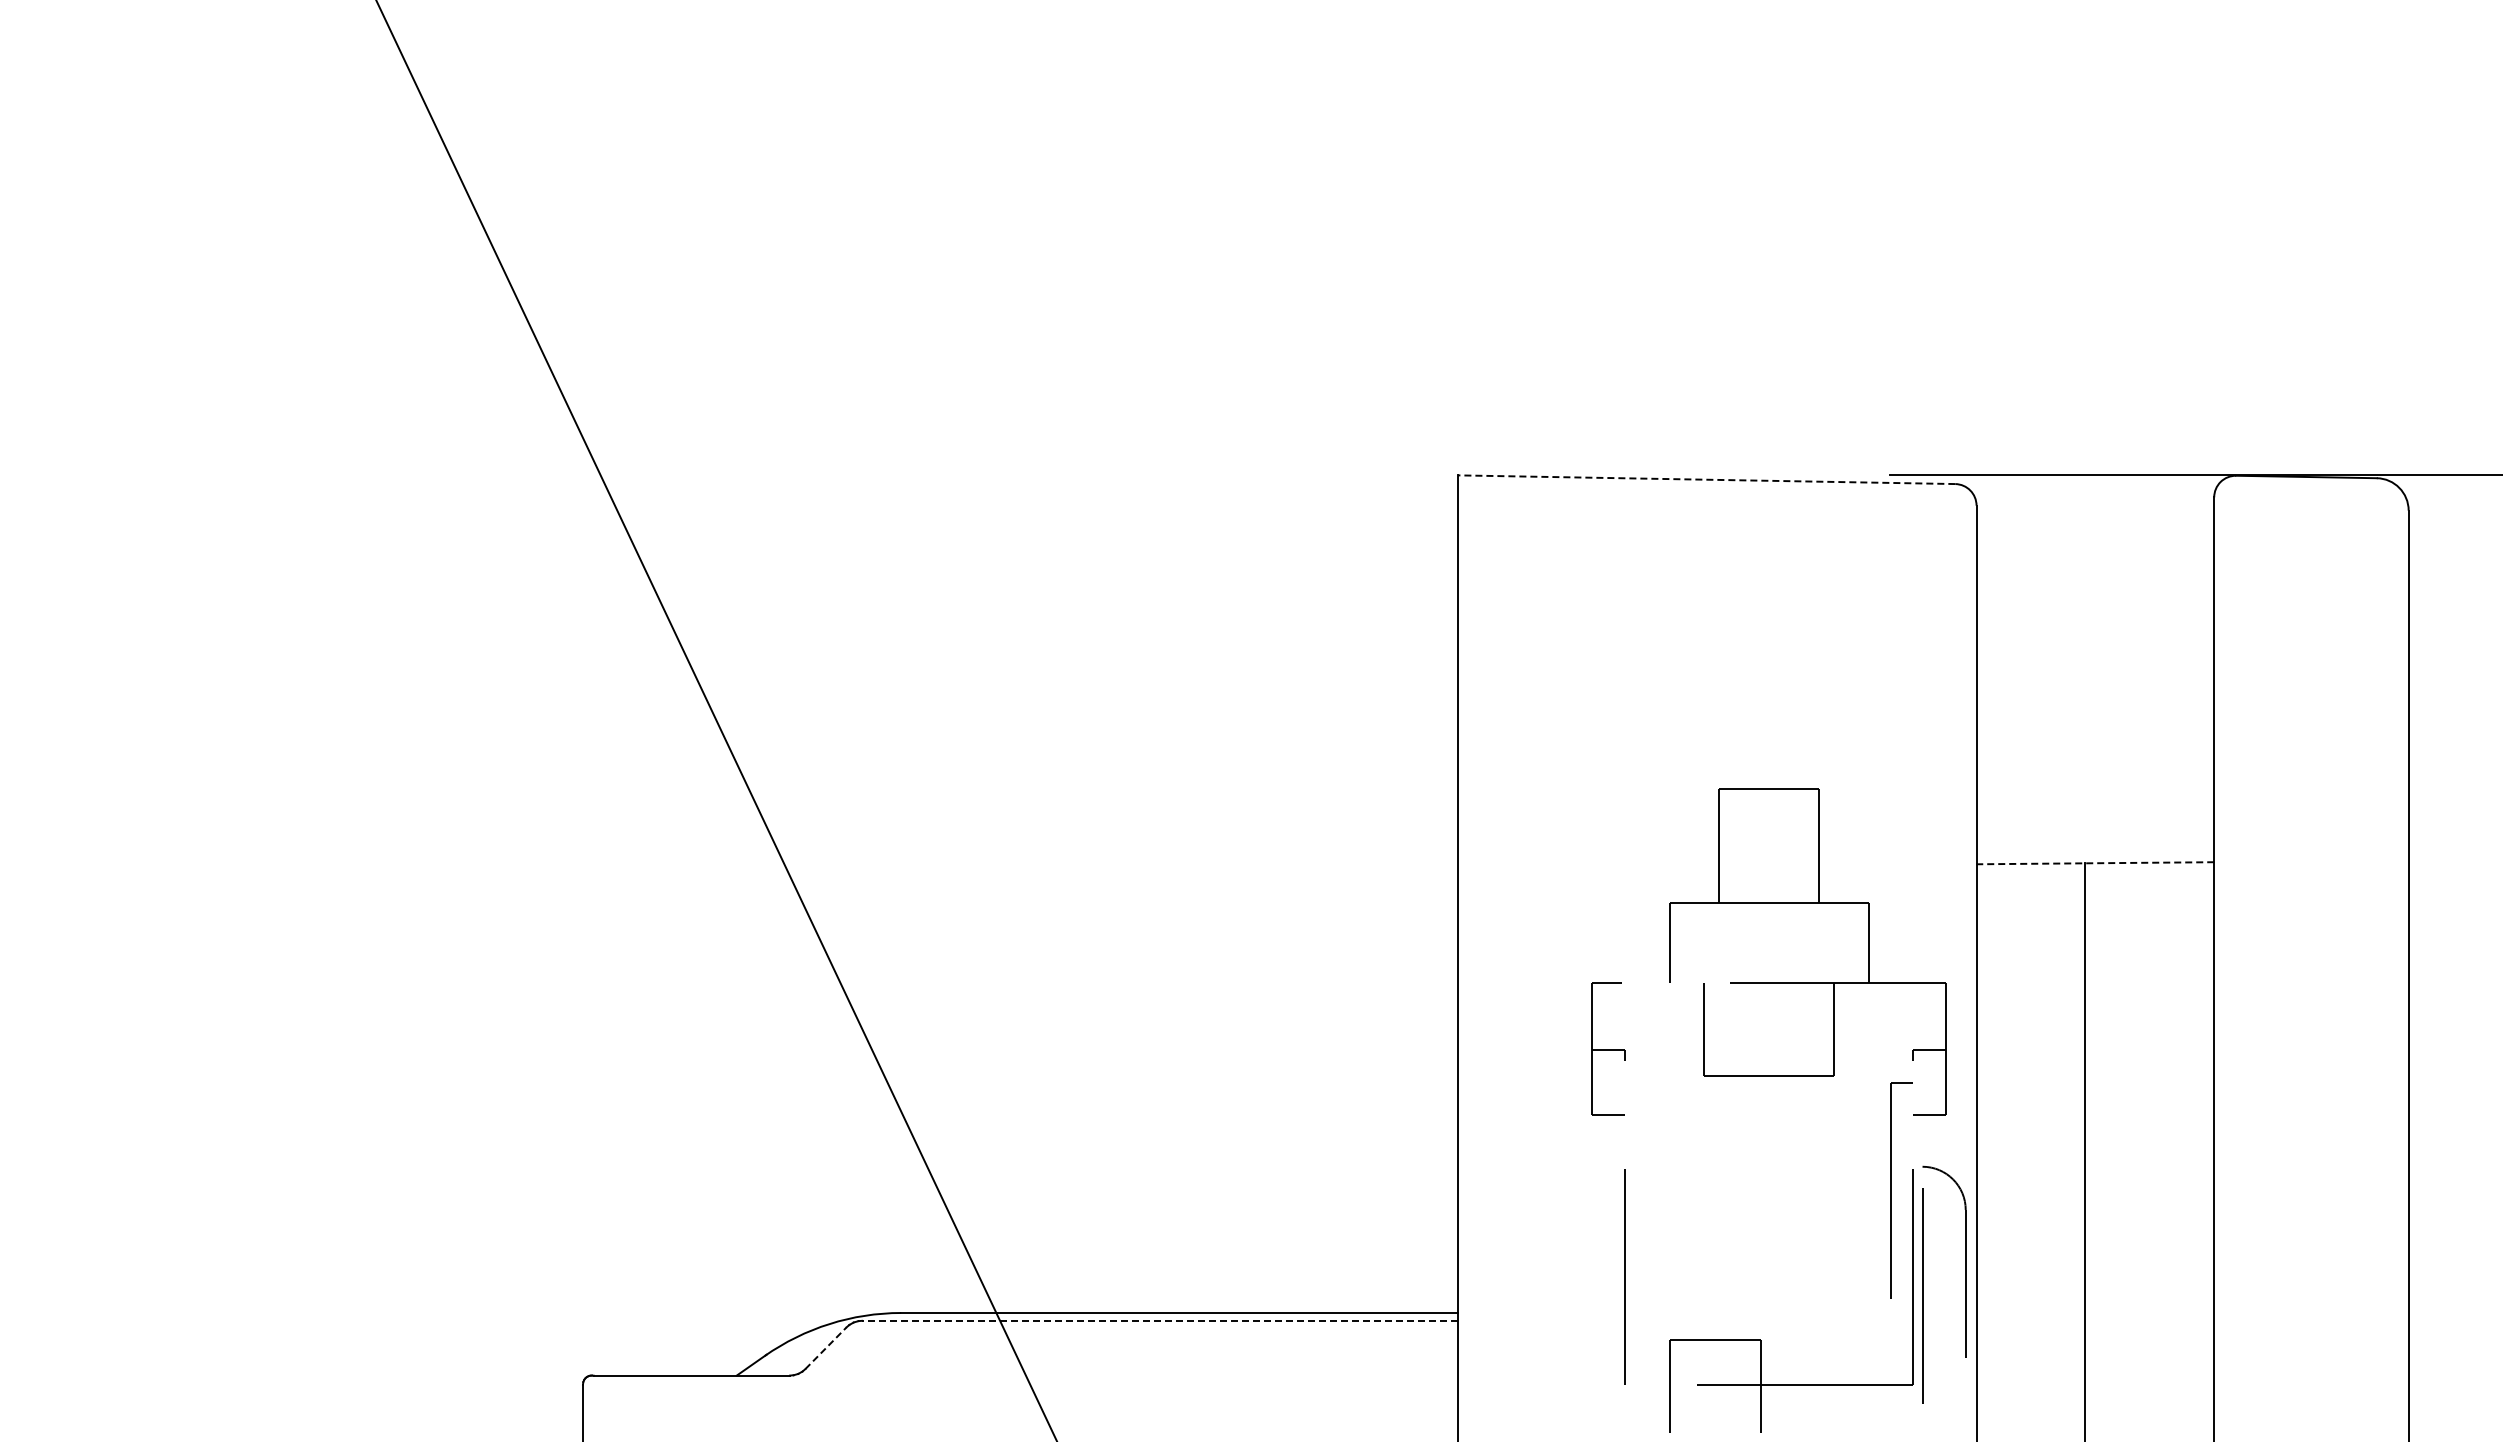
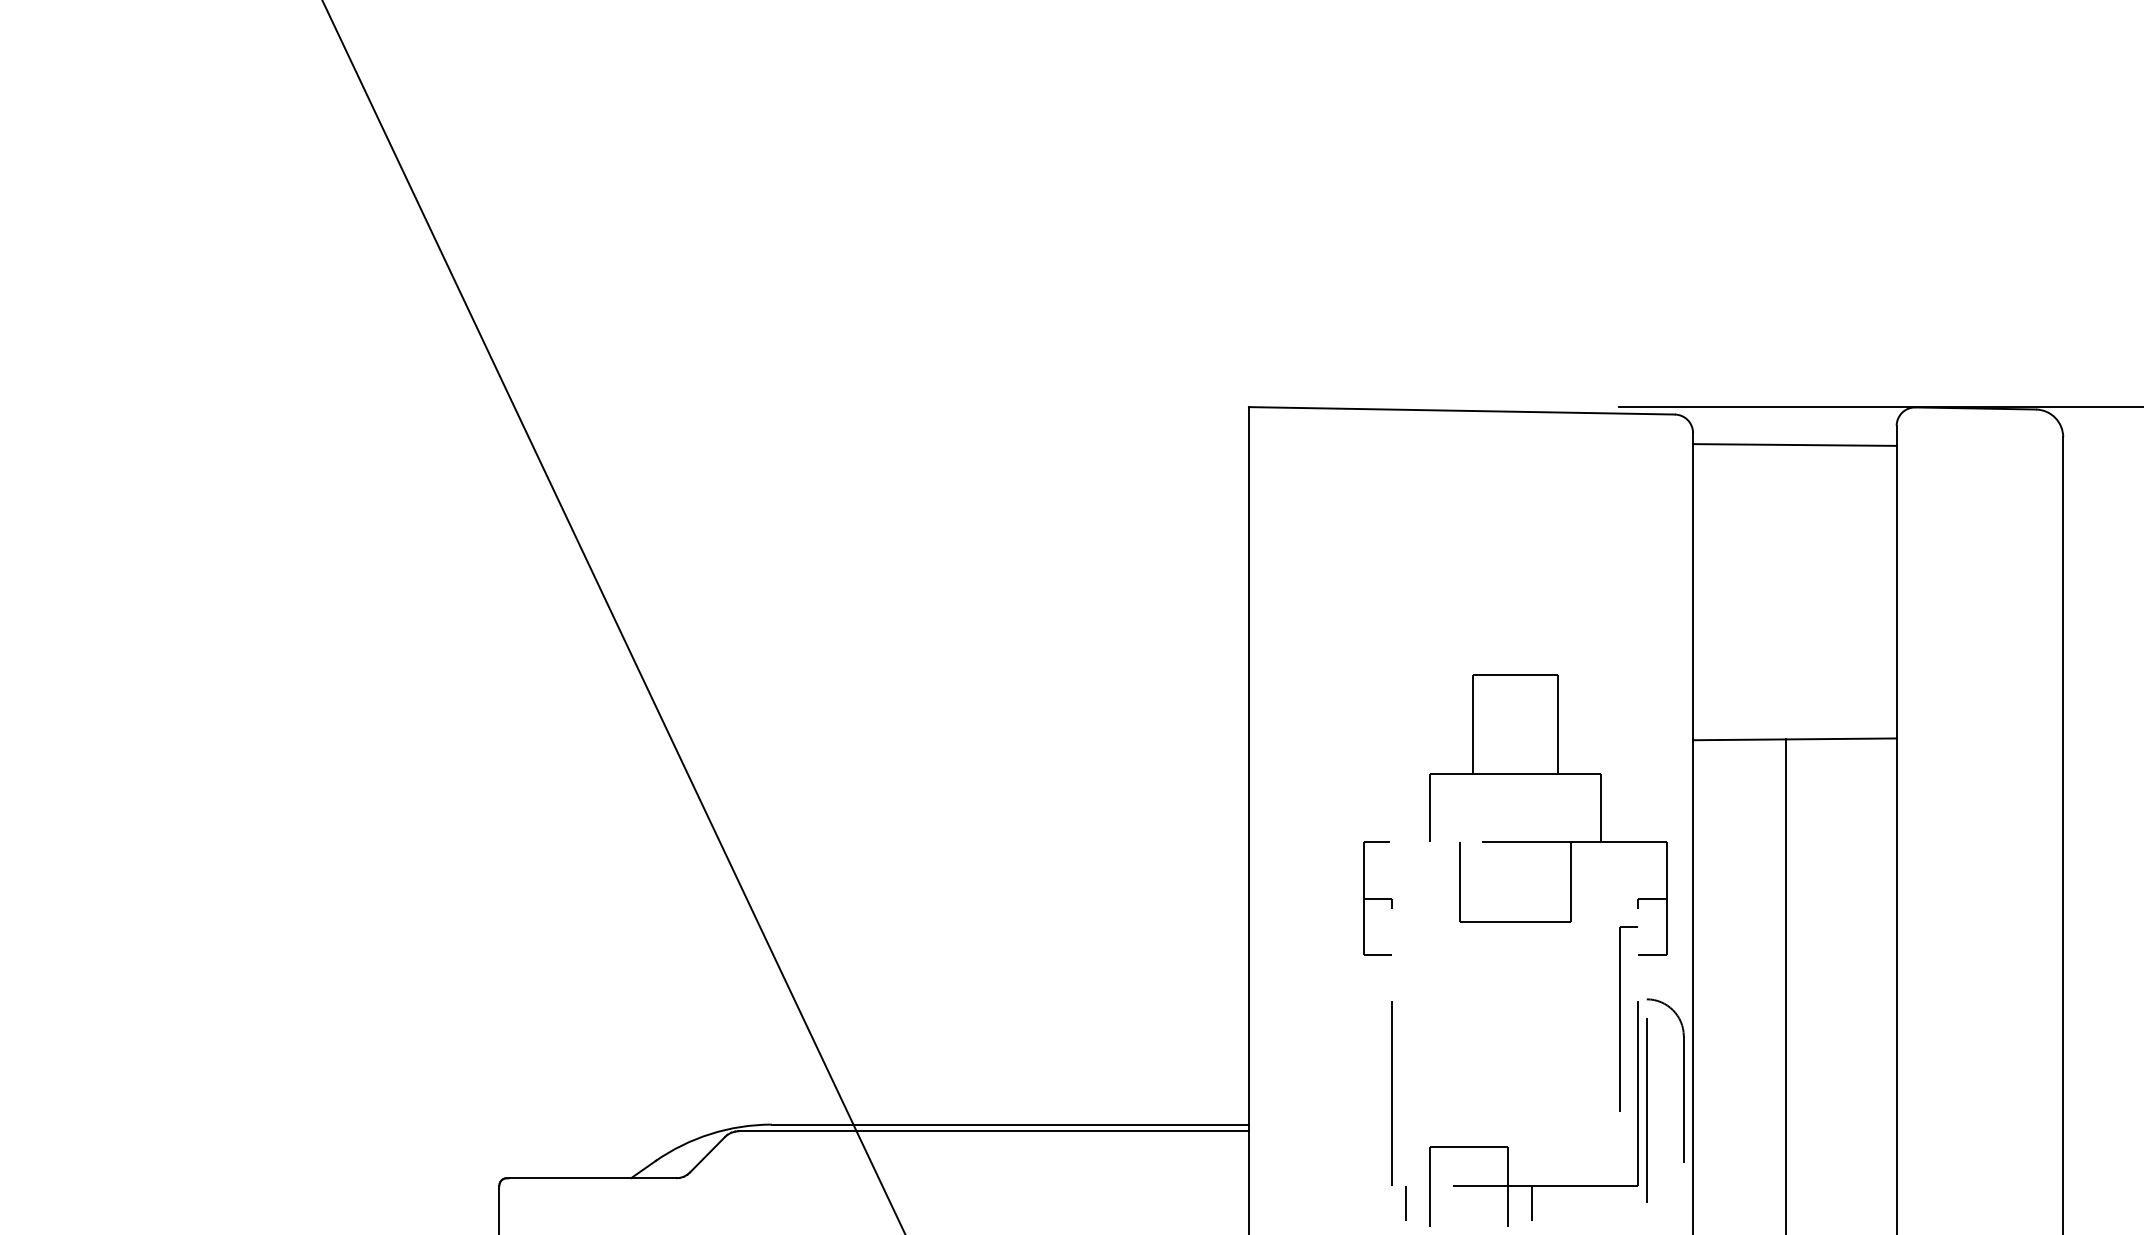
line: (1706, 479) -> (1461, 410), dashed -> solid
line: (2095, 519) -> (1794, 444), added
line: (2095, 863) -> (1794, 739), dashed -> solid
line: (1159, 1320) -> (993, 1131), dashed -> solid
line: (826, 1347) -> (707, 1154), dashed -> solid
line: (1641, 1405) -> (1406, 1203), added
line: (1788, 1405) -> (1531, 1203), added

